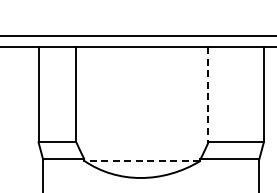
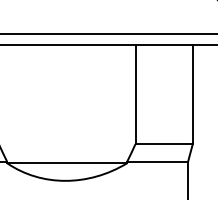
line: (208, 94) -> (135, 94), dashed -> solid
line: (141, 160) -> (66, 162), dashed -> solid

